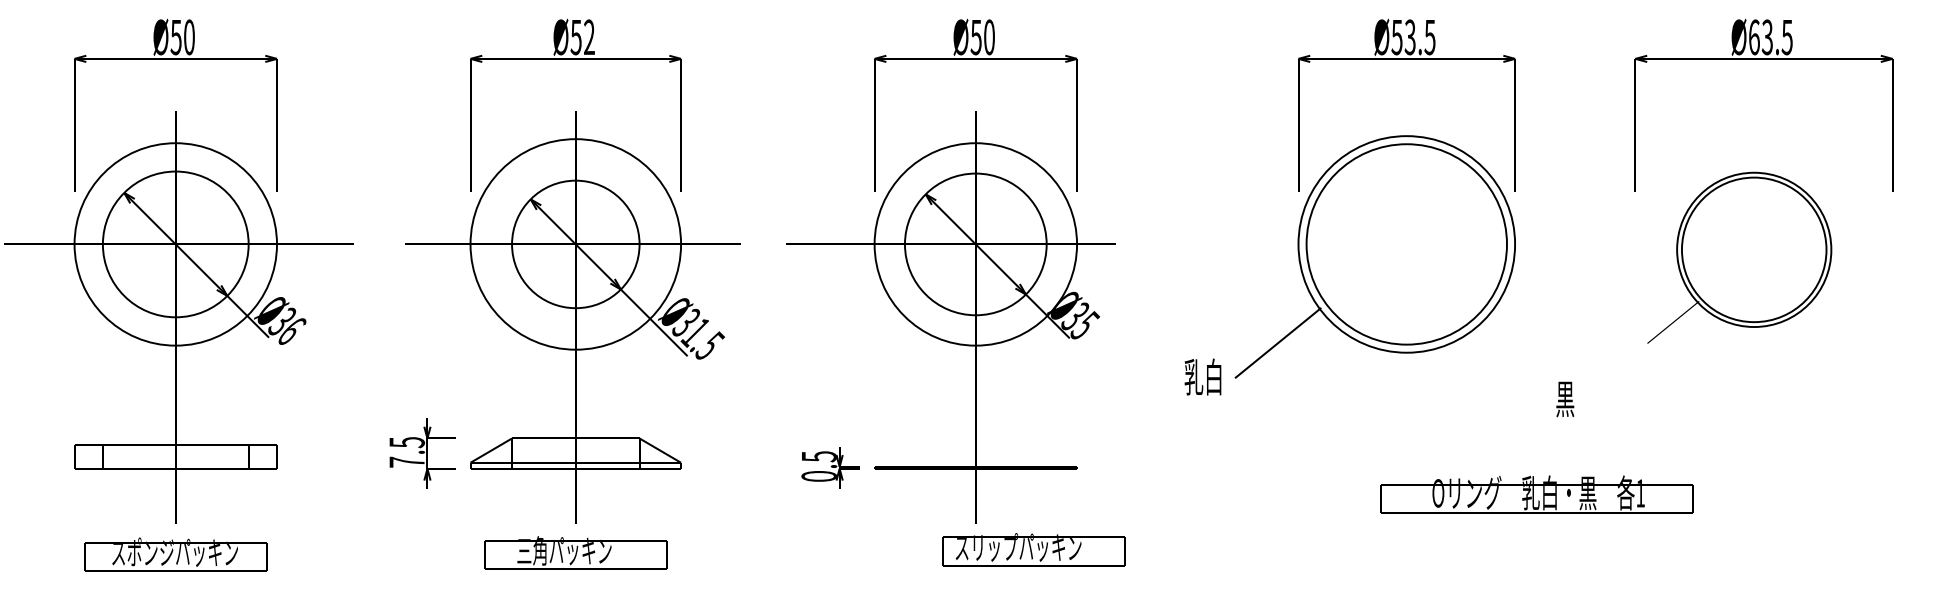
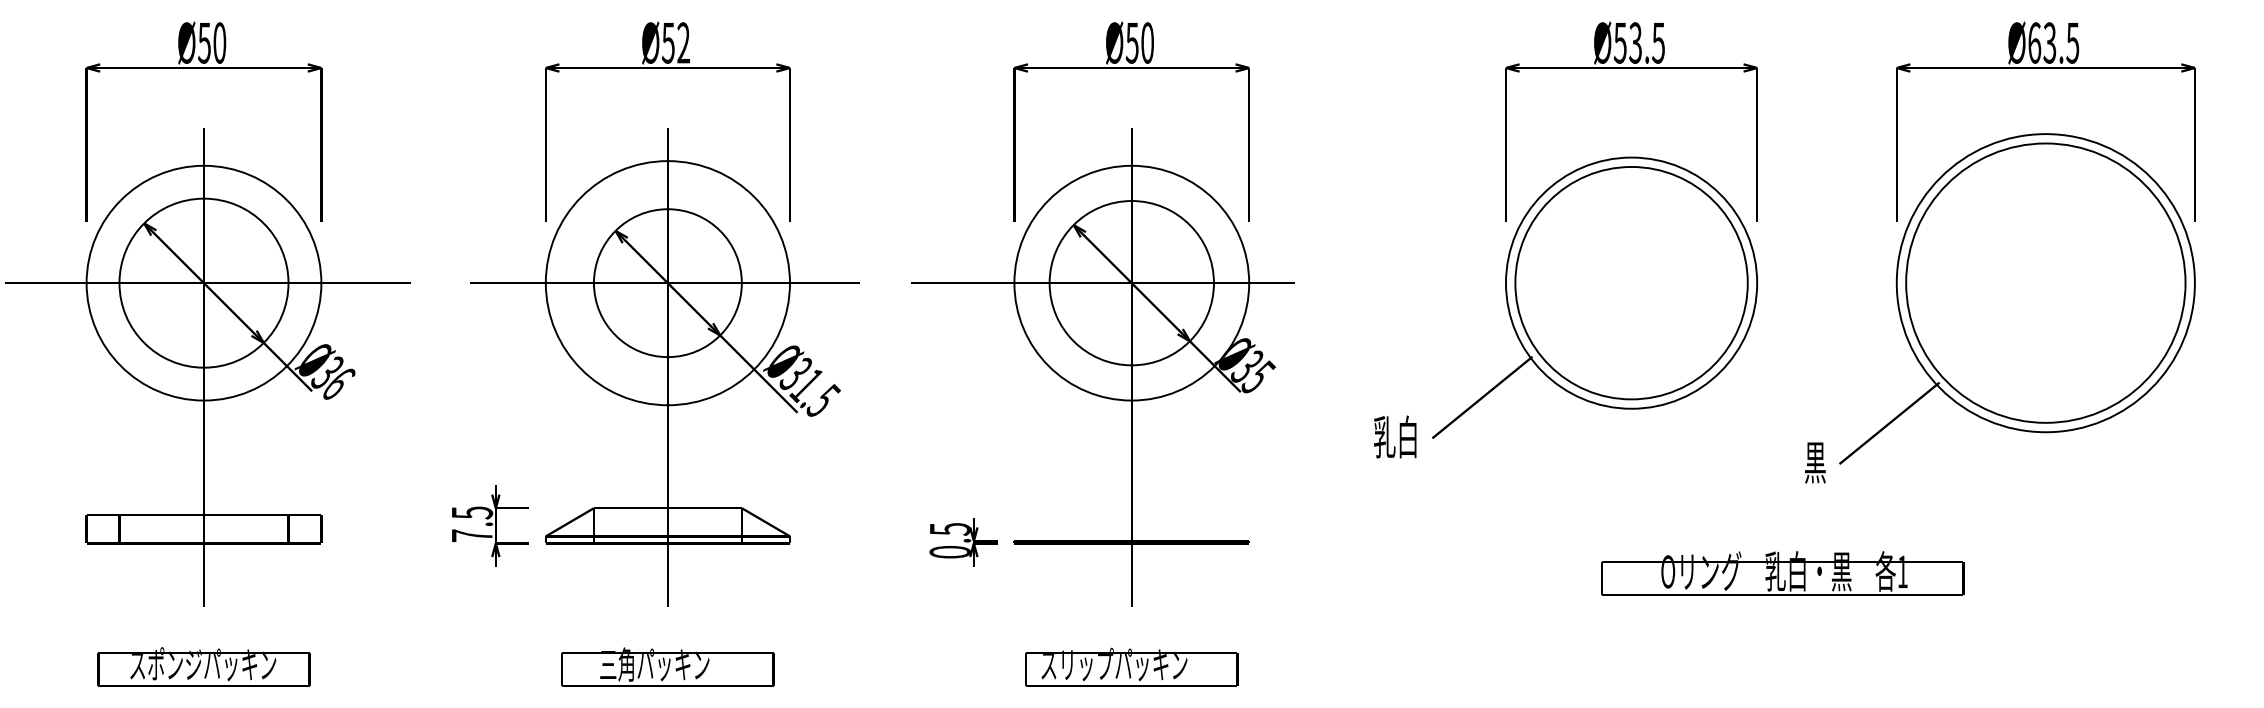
part: (1739, 257) -> (2017, 298), size x1.67
text: (1033, 549) -> (1131, 666), moved
text: (575, 552) -> (667, 666), moved
text: (175, 554) -> (203, 666), moved

